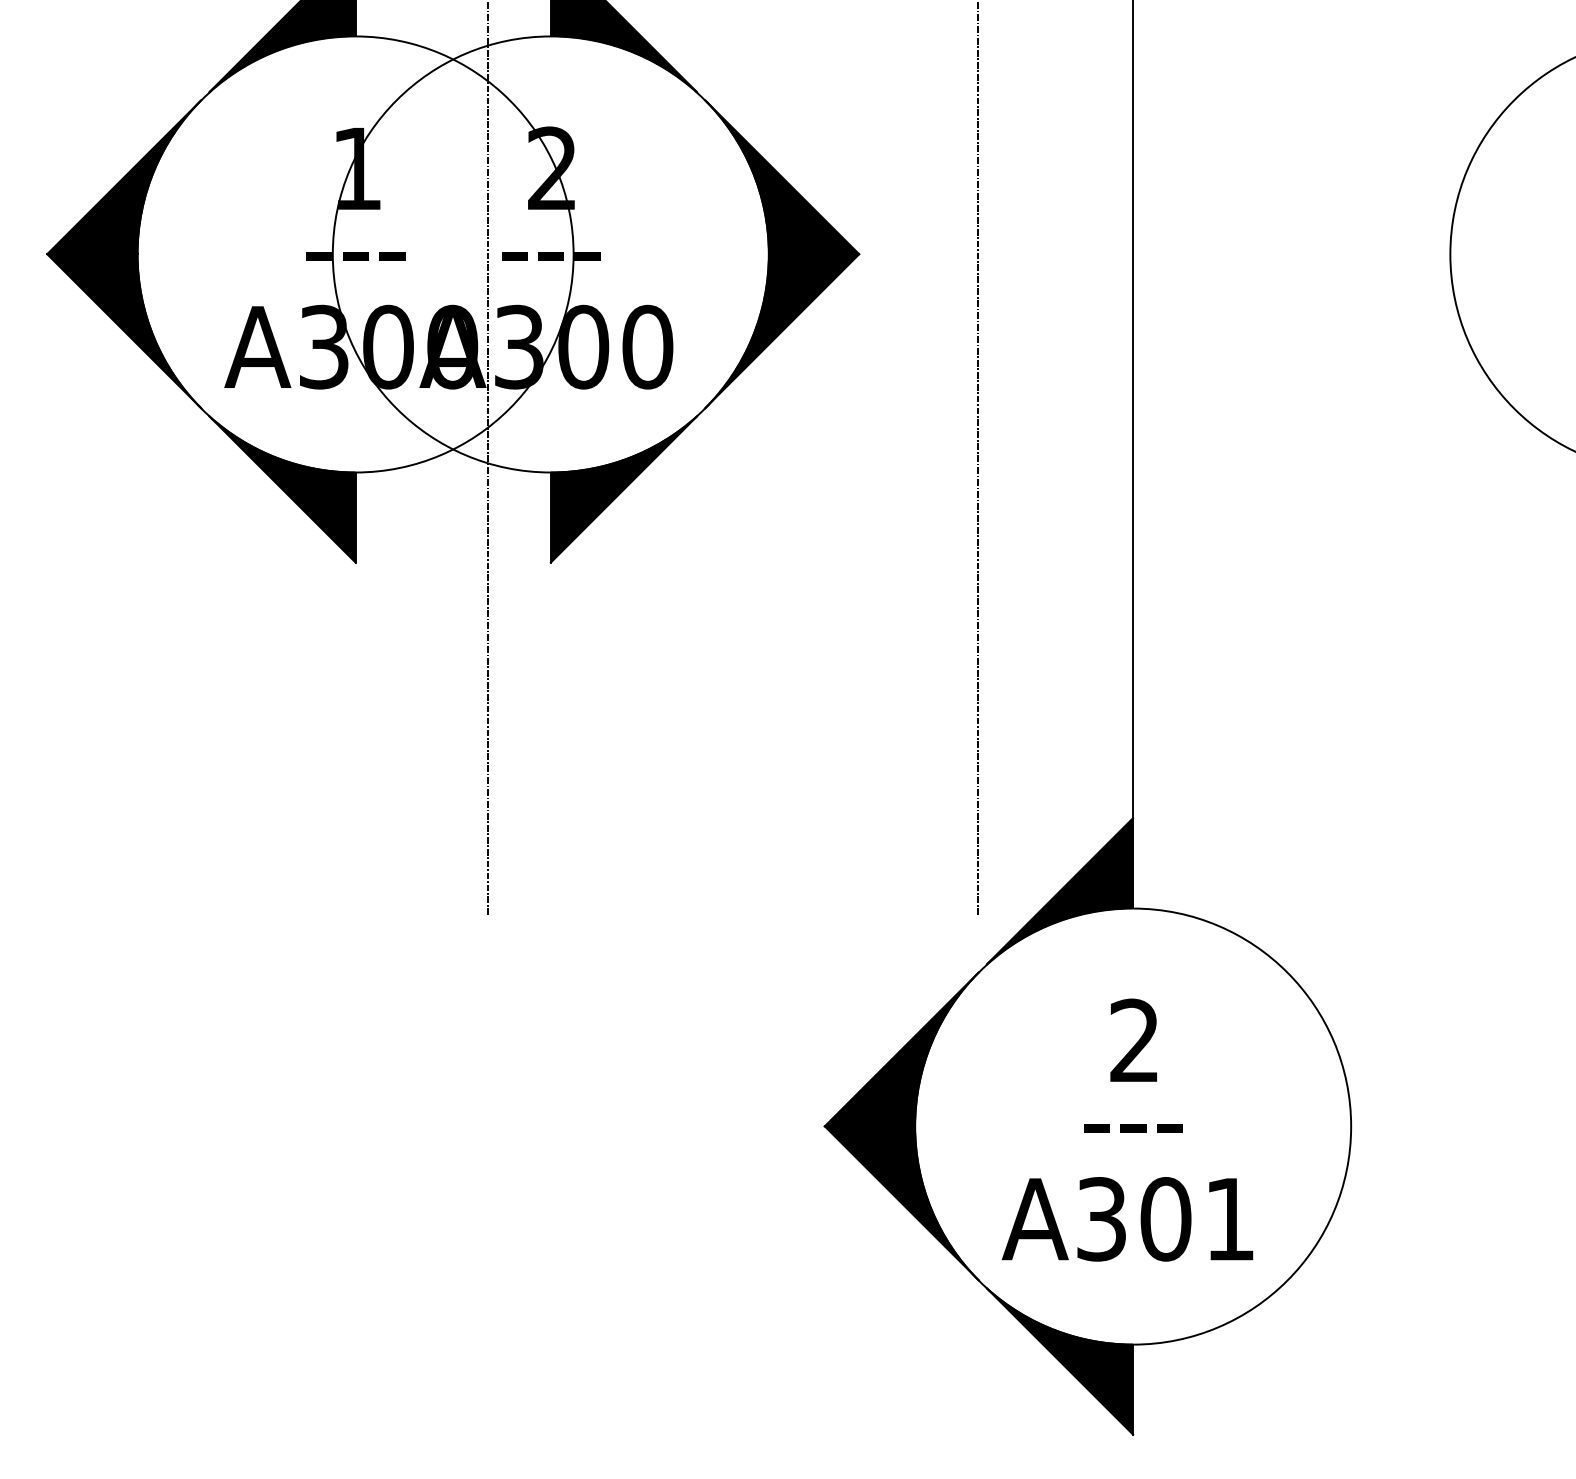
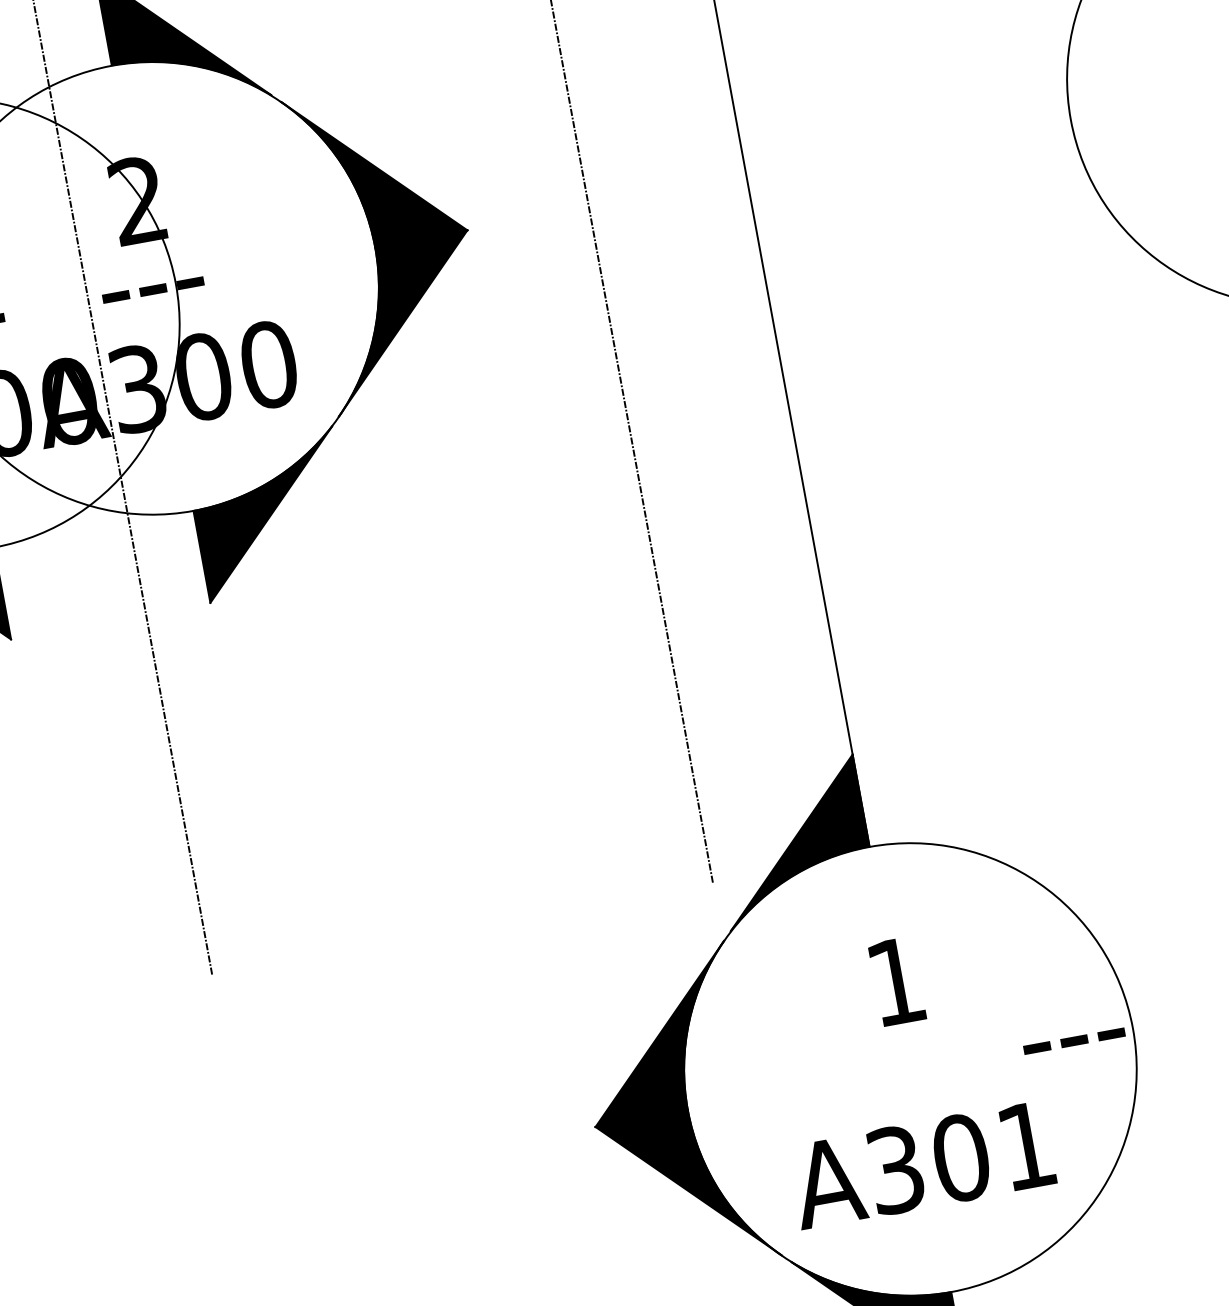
text: (1133, 1039) -> (894, 980), 2 -> 1
text: (1133, 1128) -> (1074, 1041), moved

